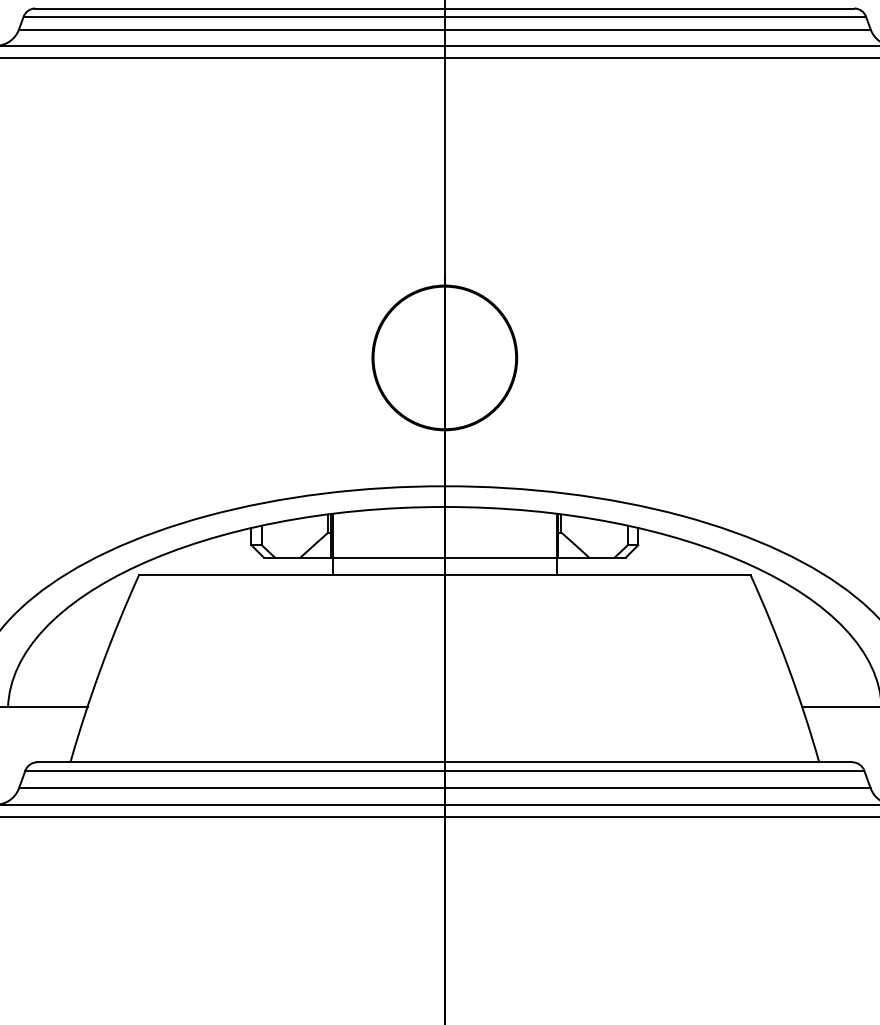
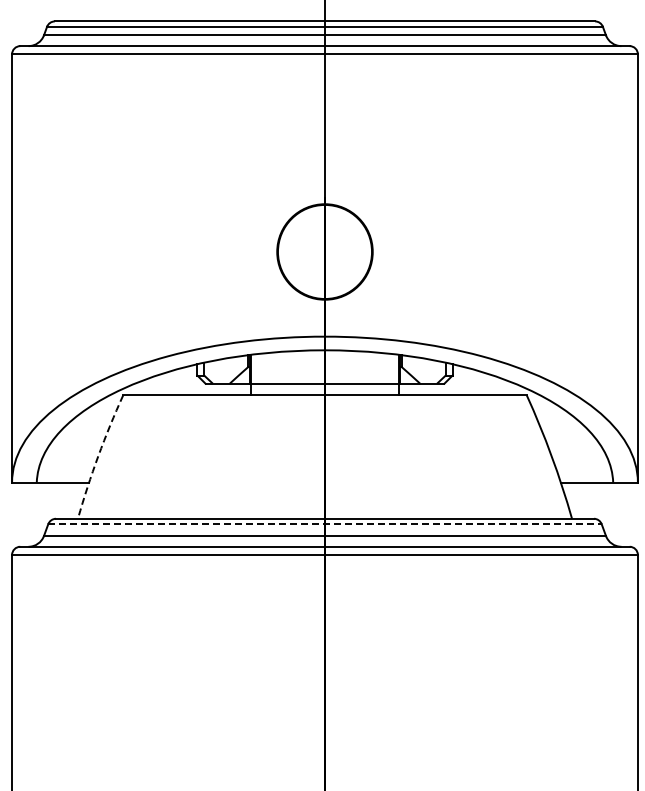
arc: (101, 667) -> (98, 456), solid -> dashed
line: (444, 770) -> (324, 524), solid -> dashed

